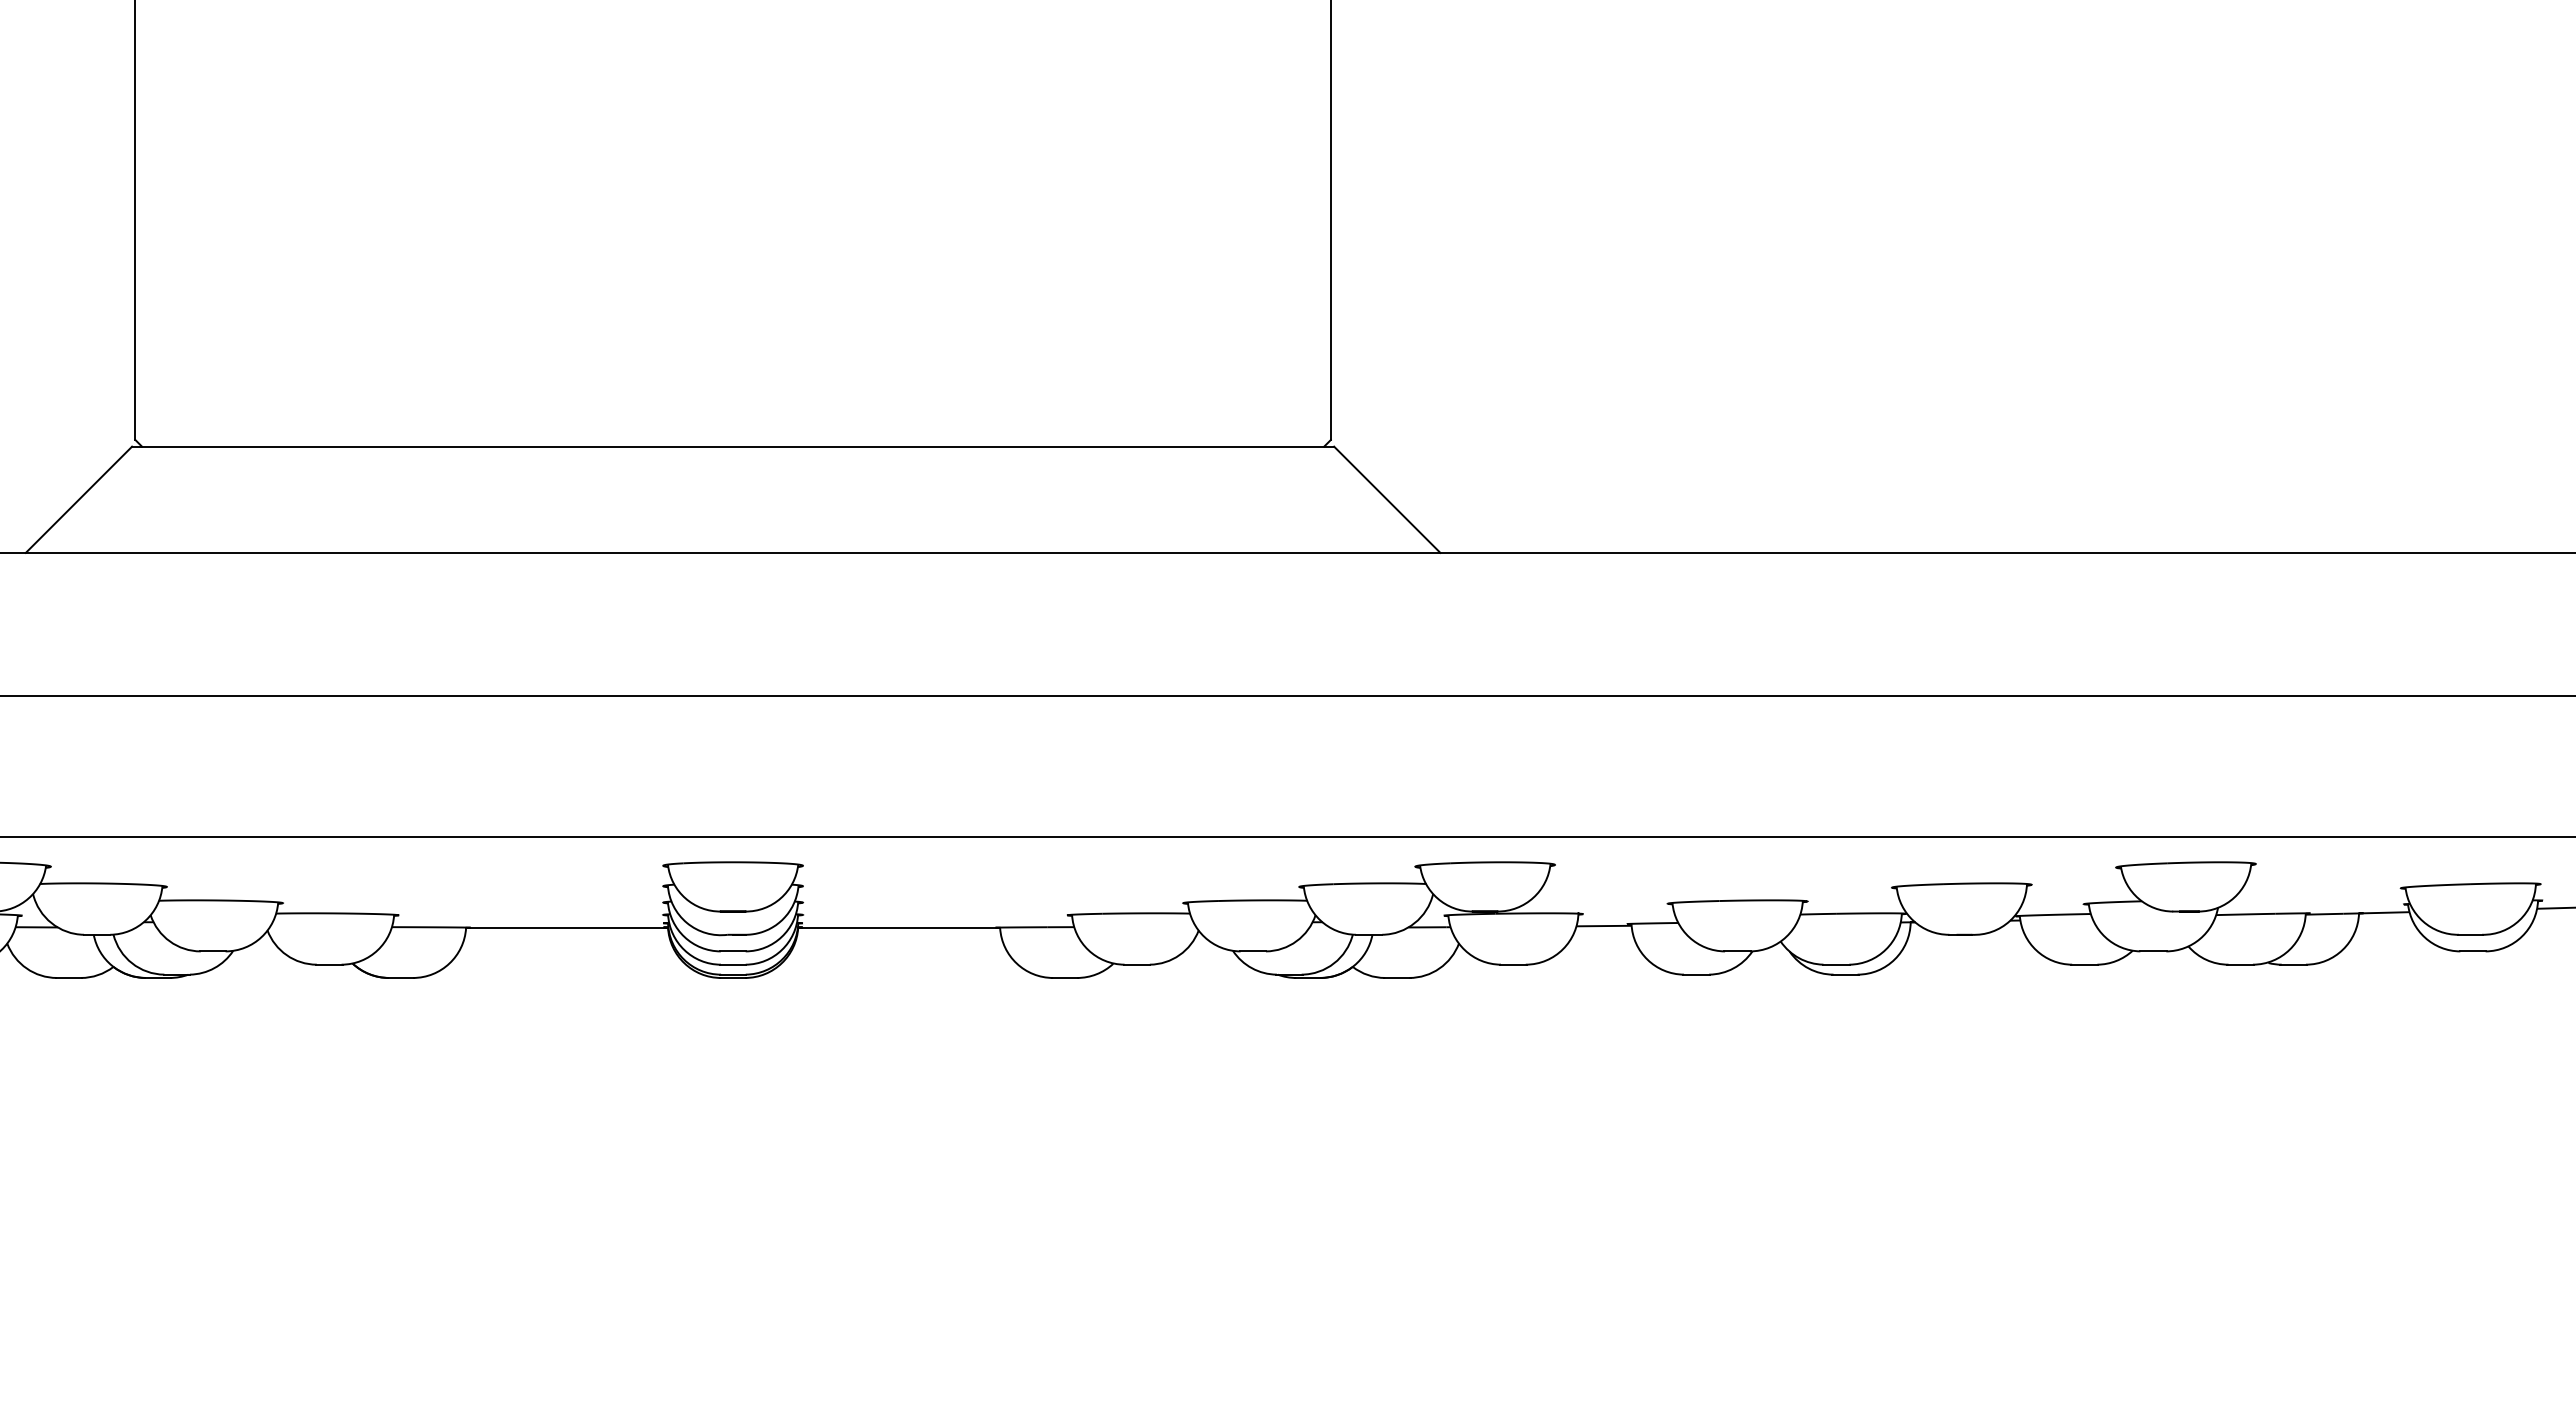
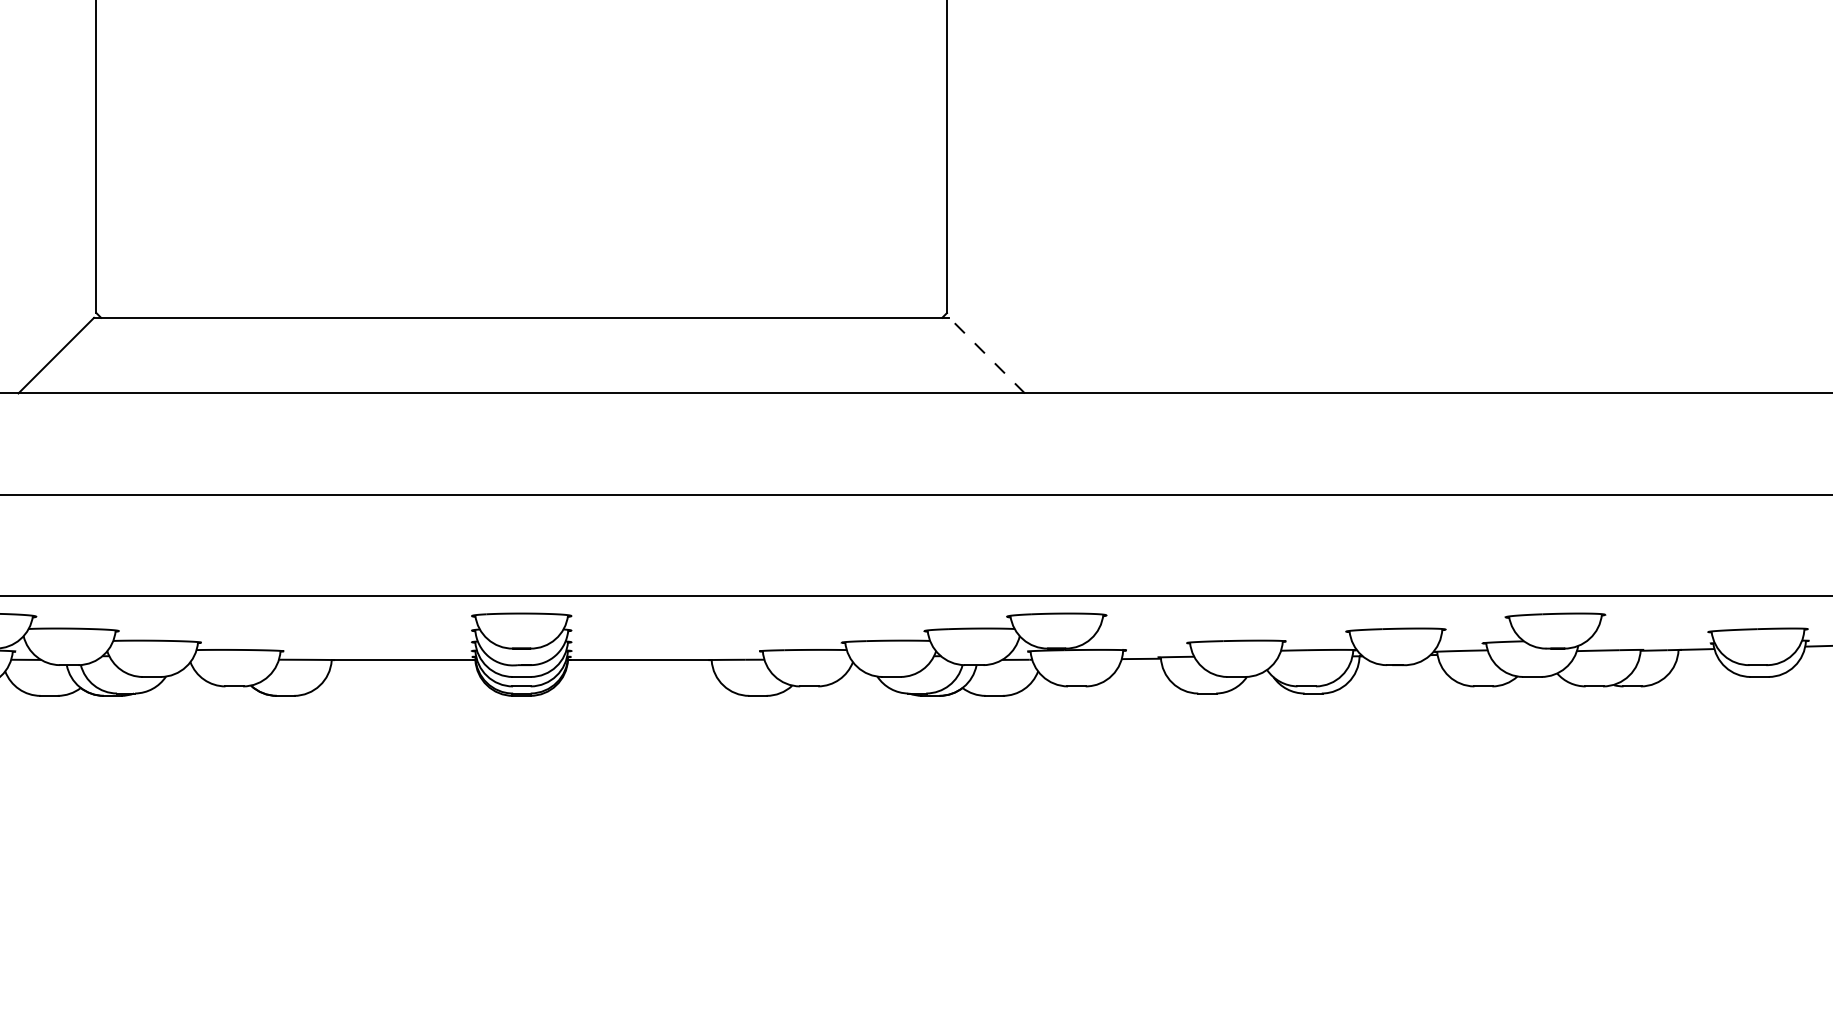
line: (1386, 499) -> (986, 355), solid -> dashed

